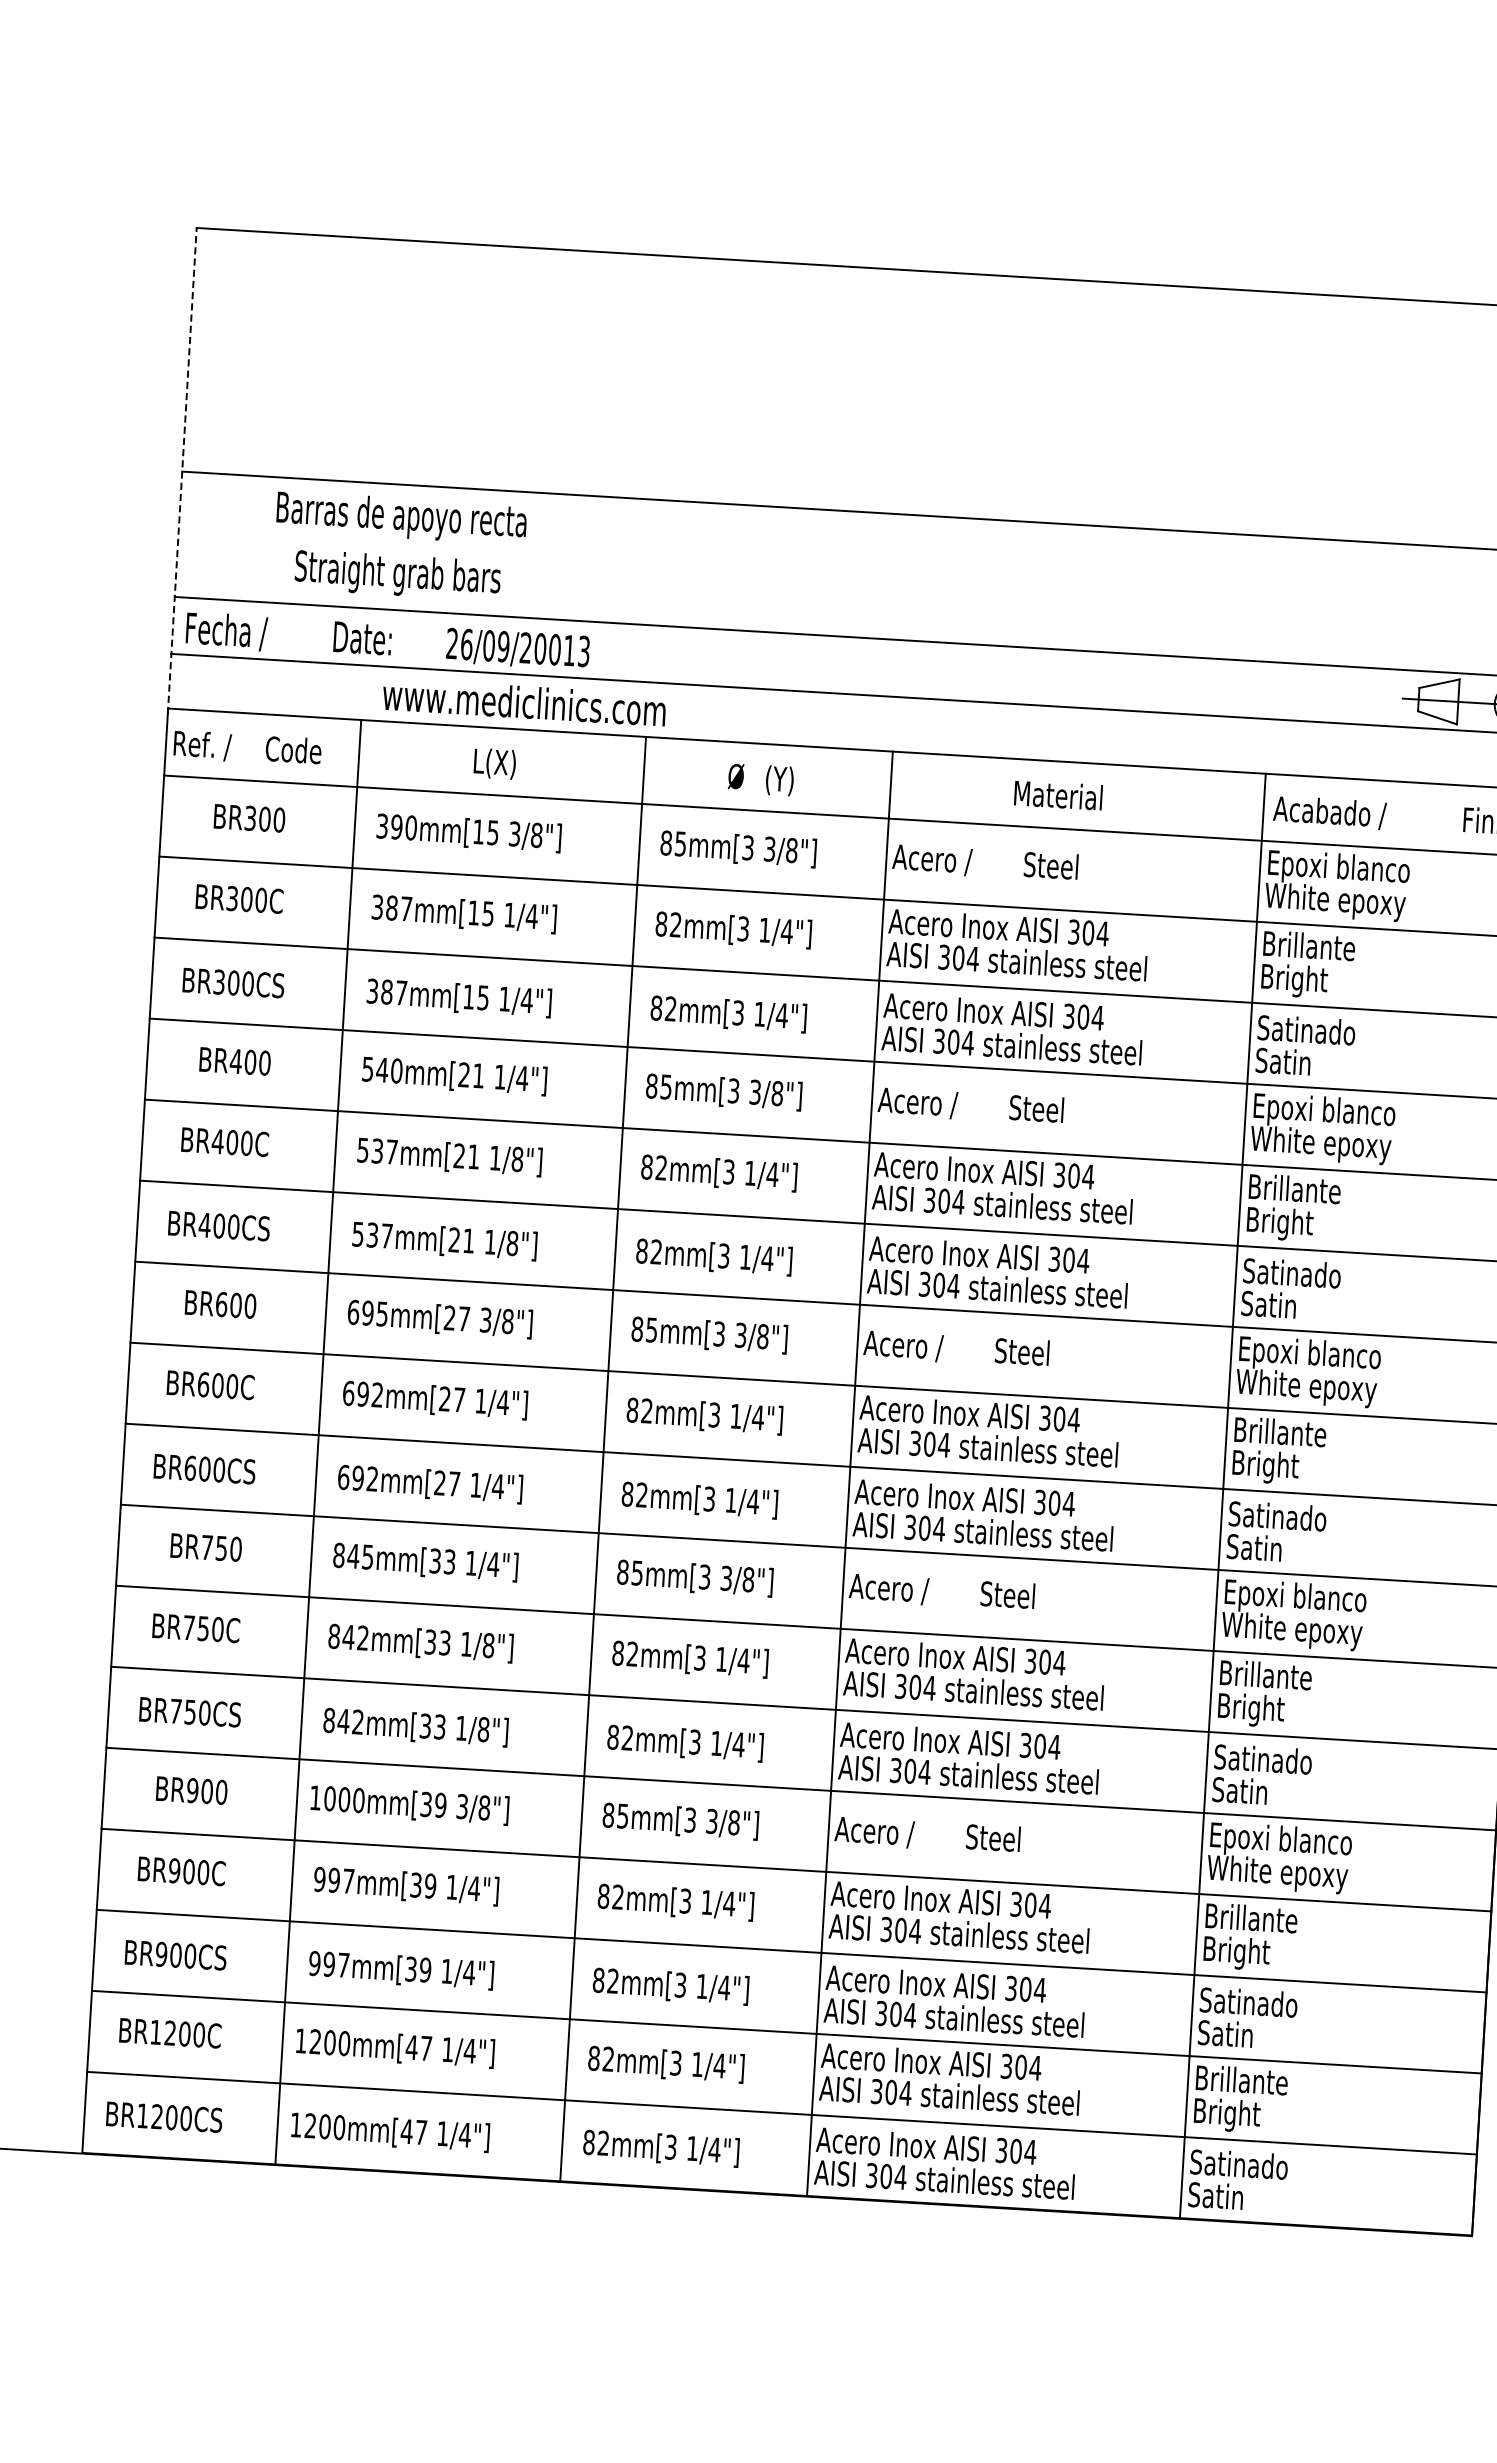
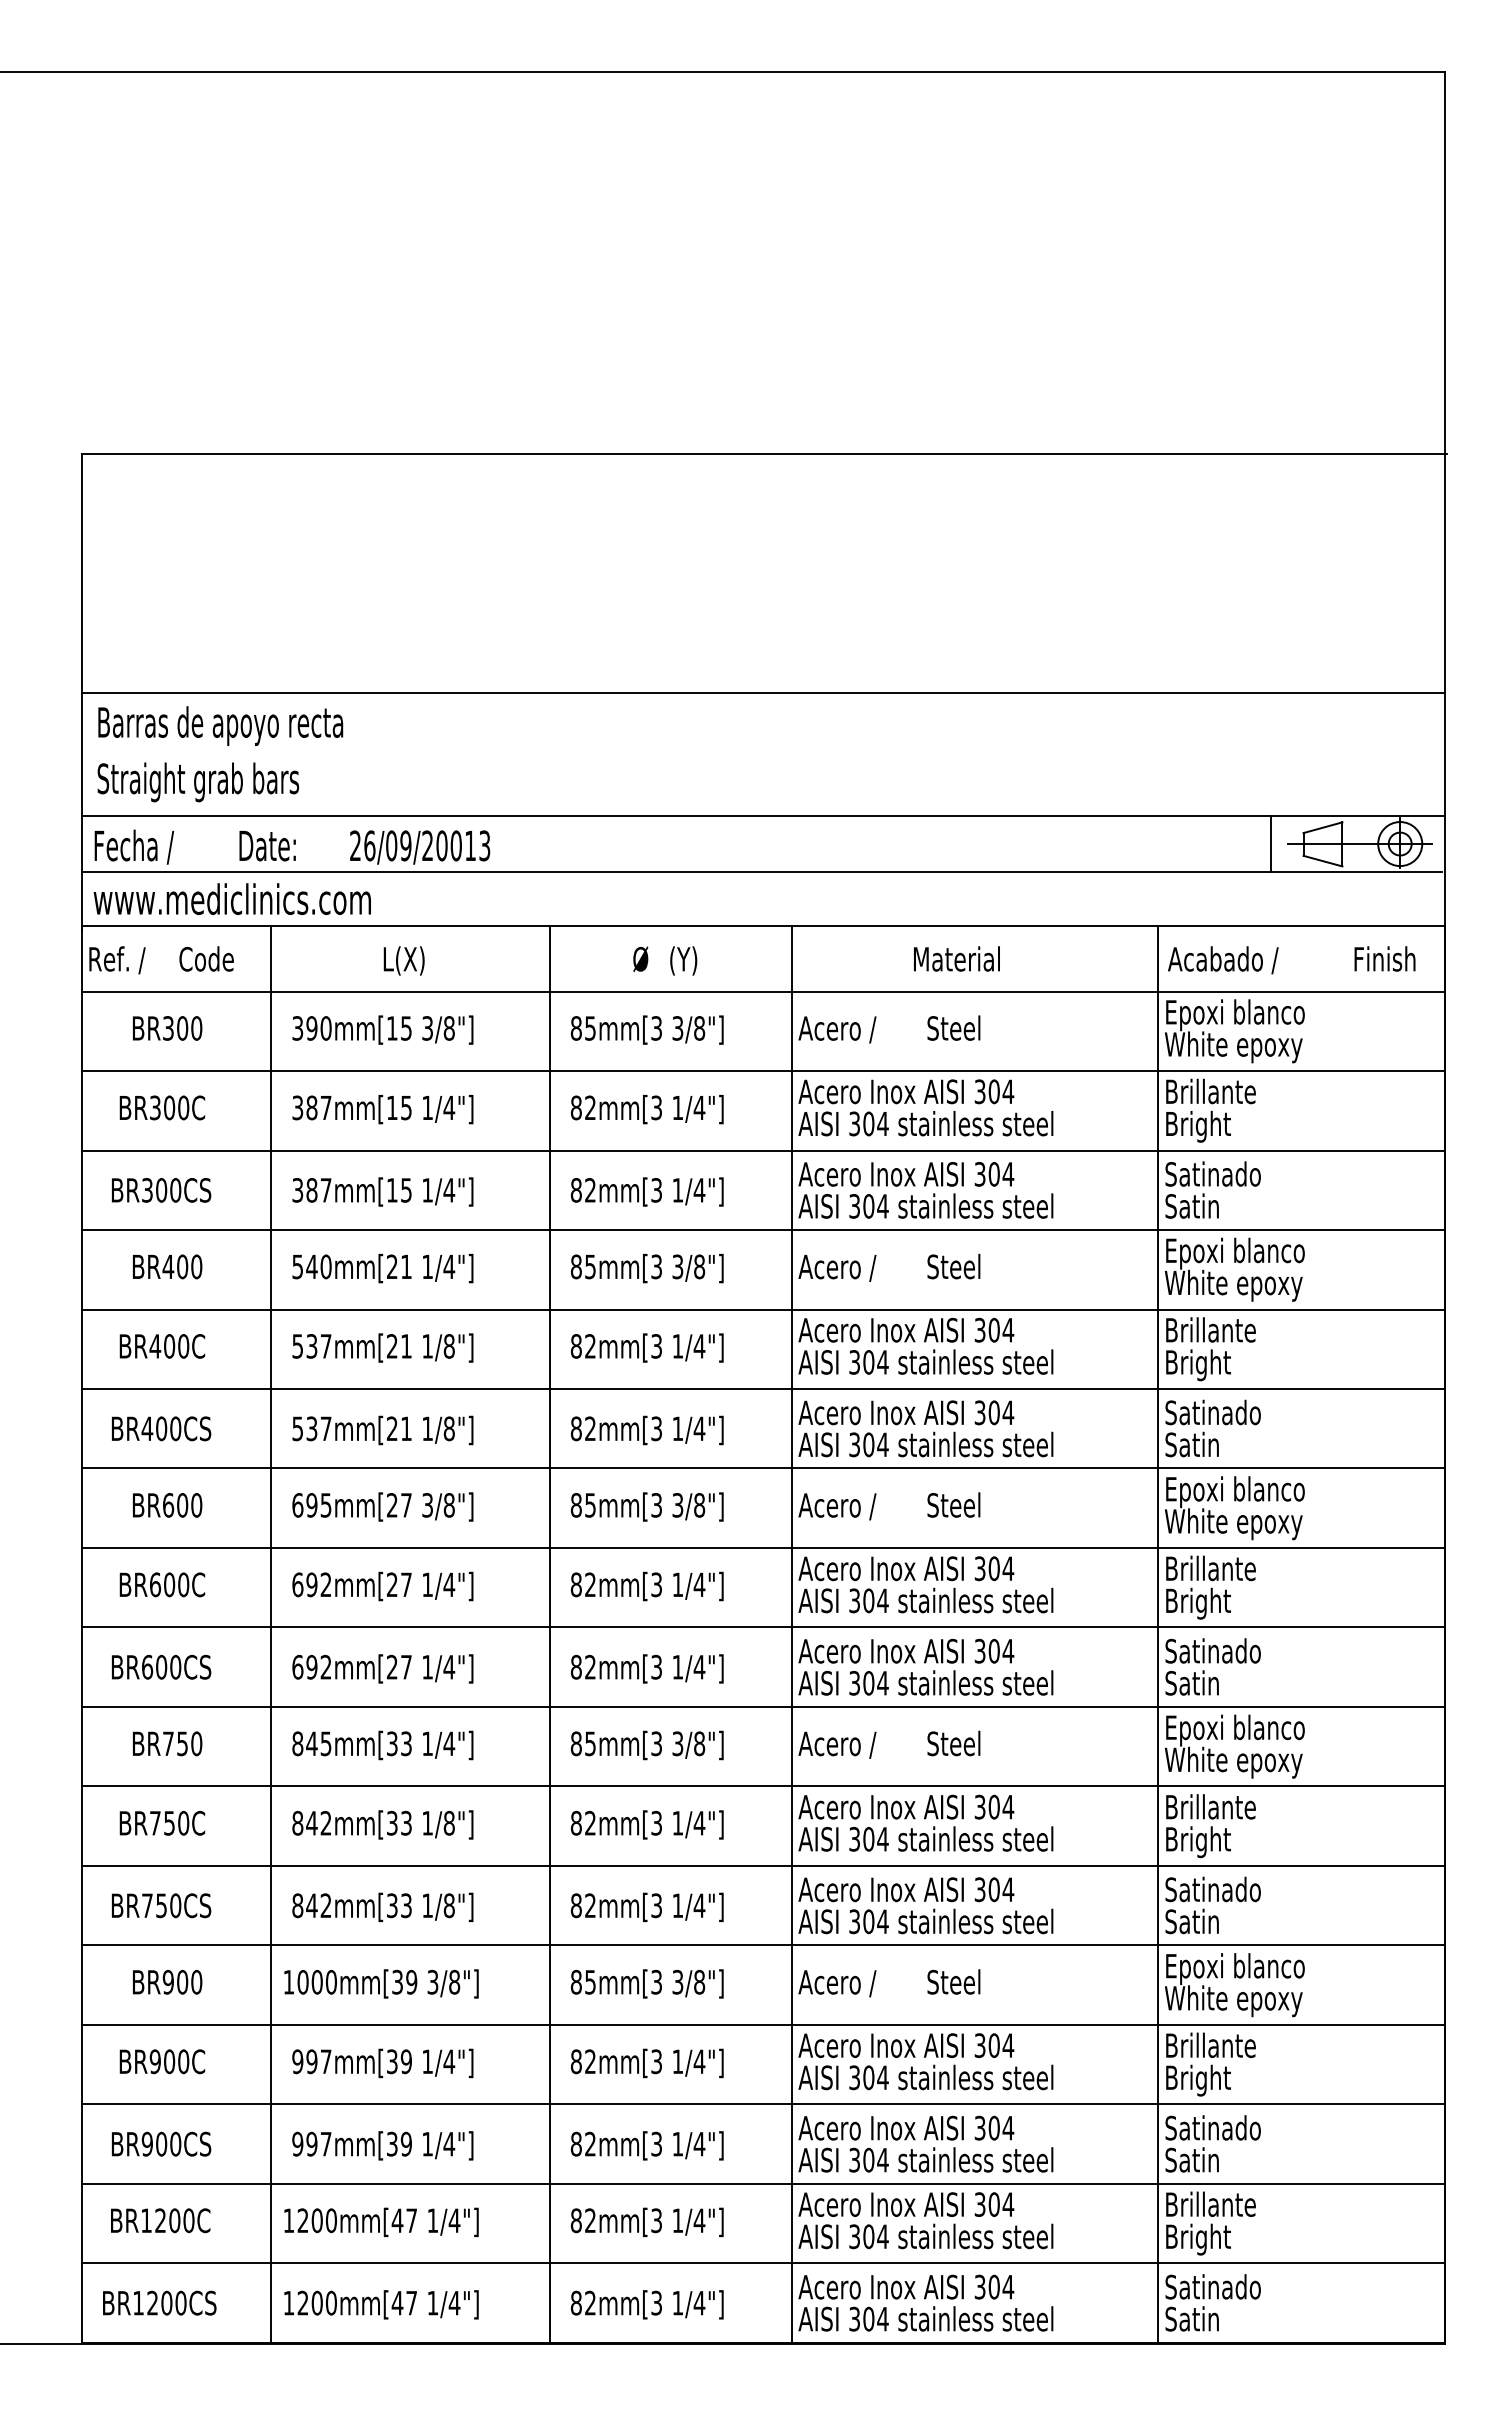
line: (182, 470) -> (81, 692), dashed -> solid
text: (401, 517) -> (220, 725), moved
text: (397, 575) -> (198, 782), moved
line: (1386, 697) -> (1271, 844), added
text: (523, 701) -> (231, 898), moved

